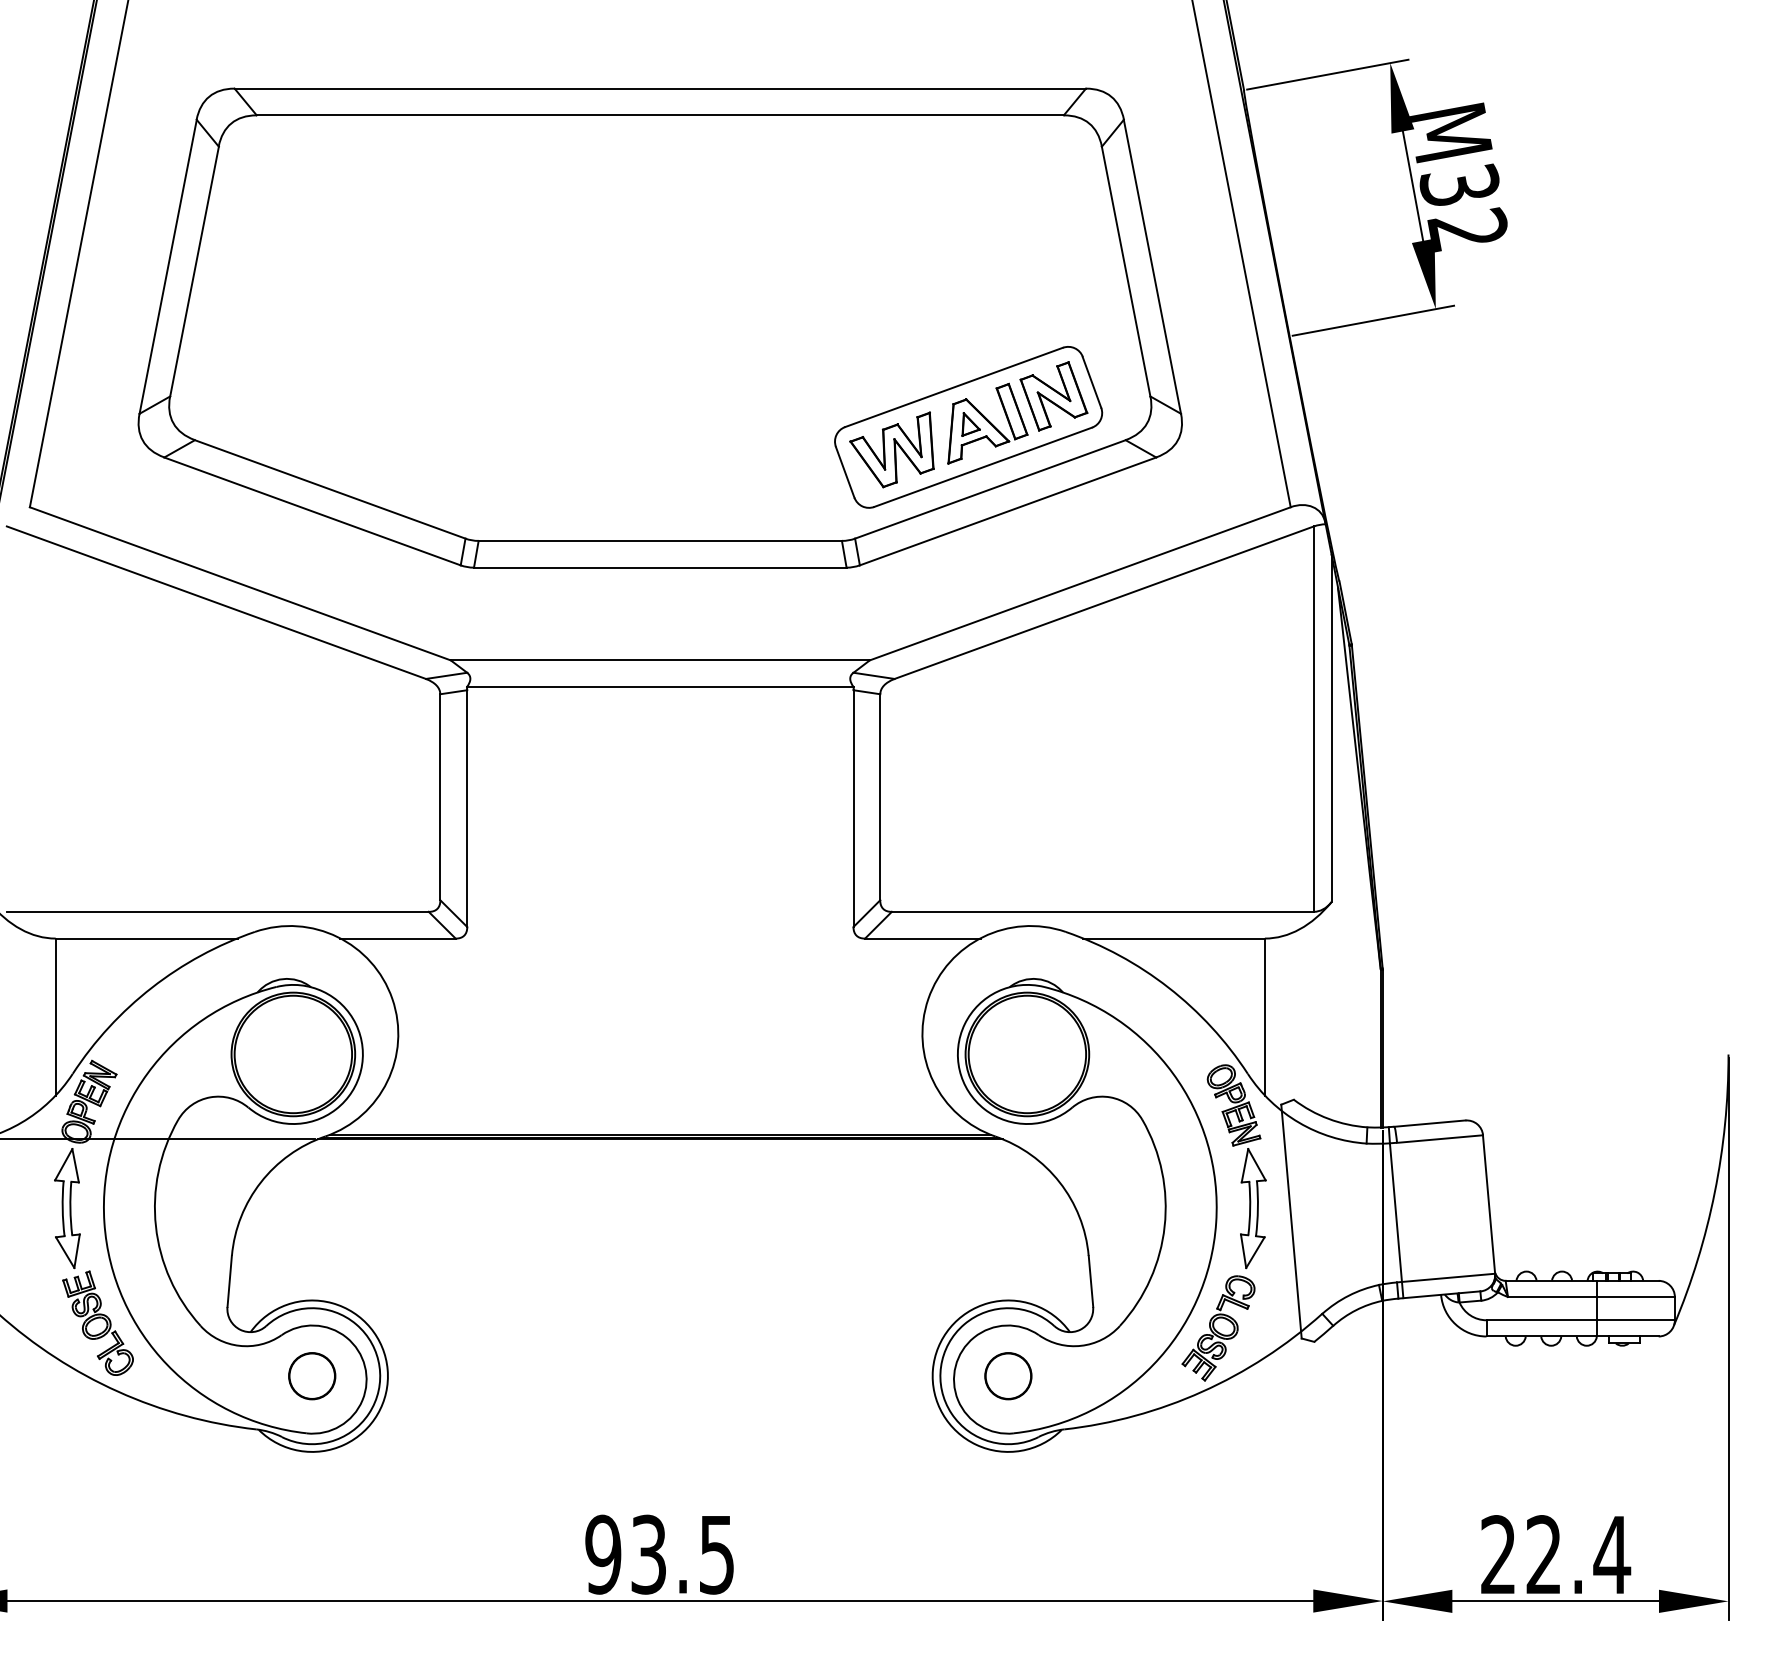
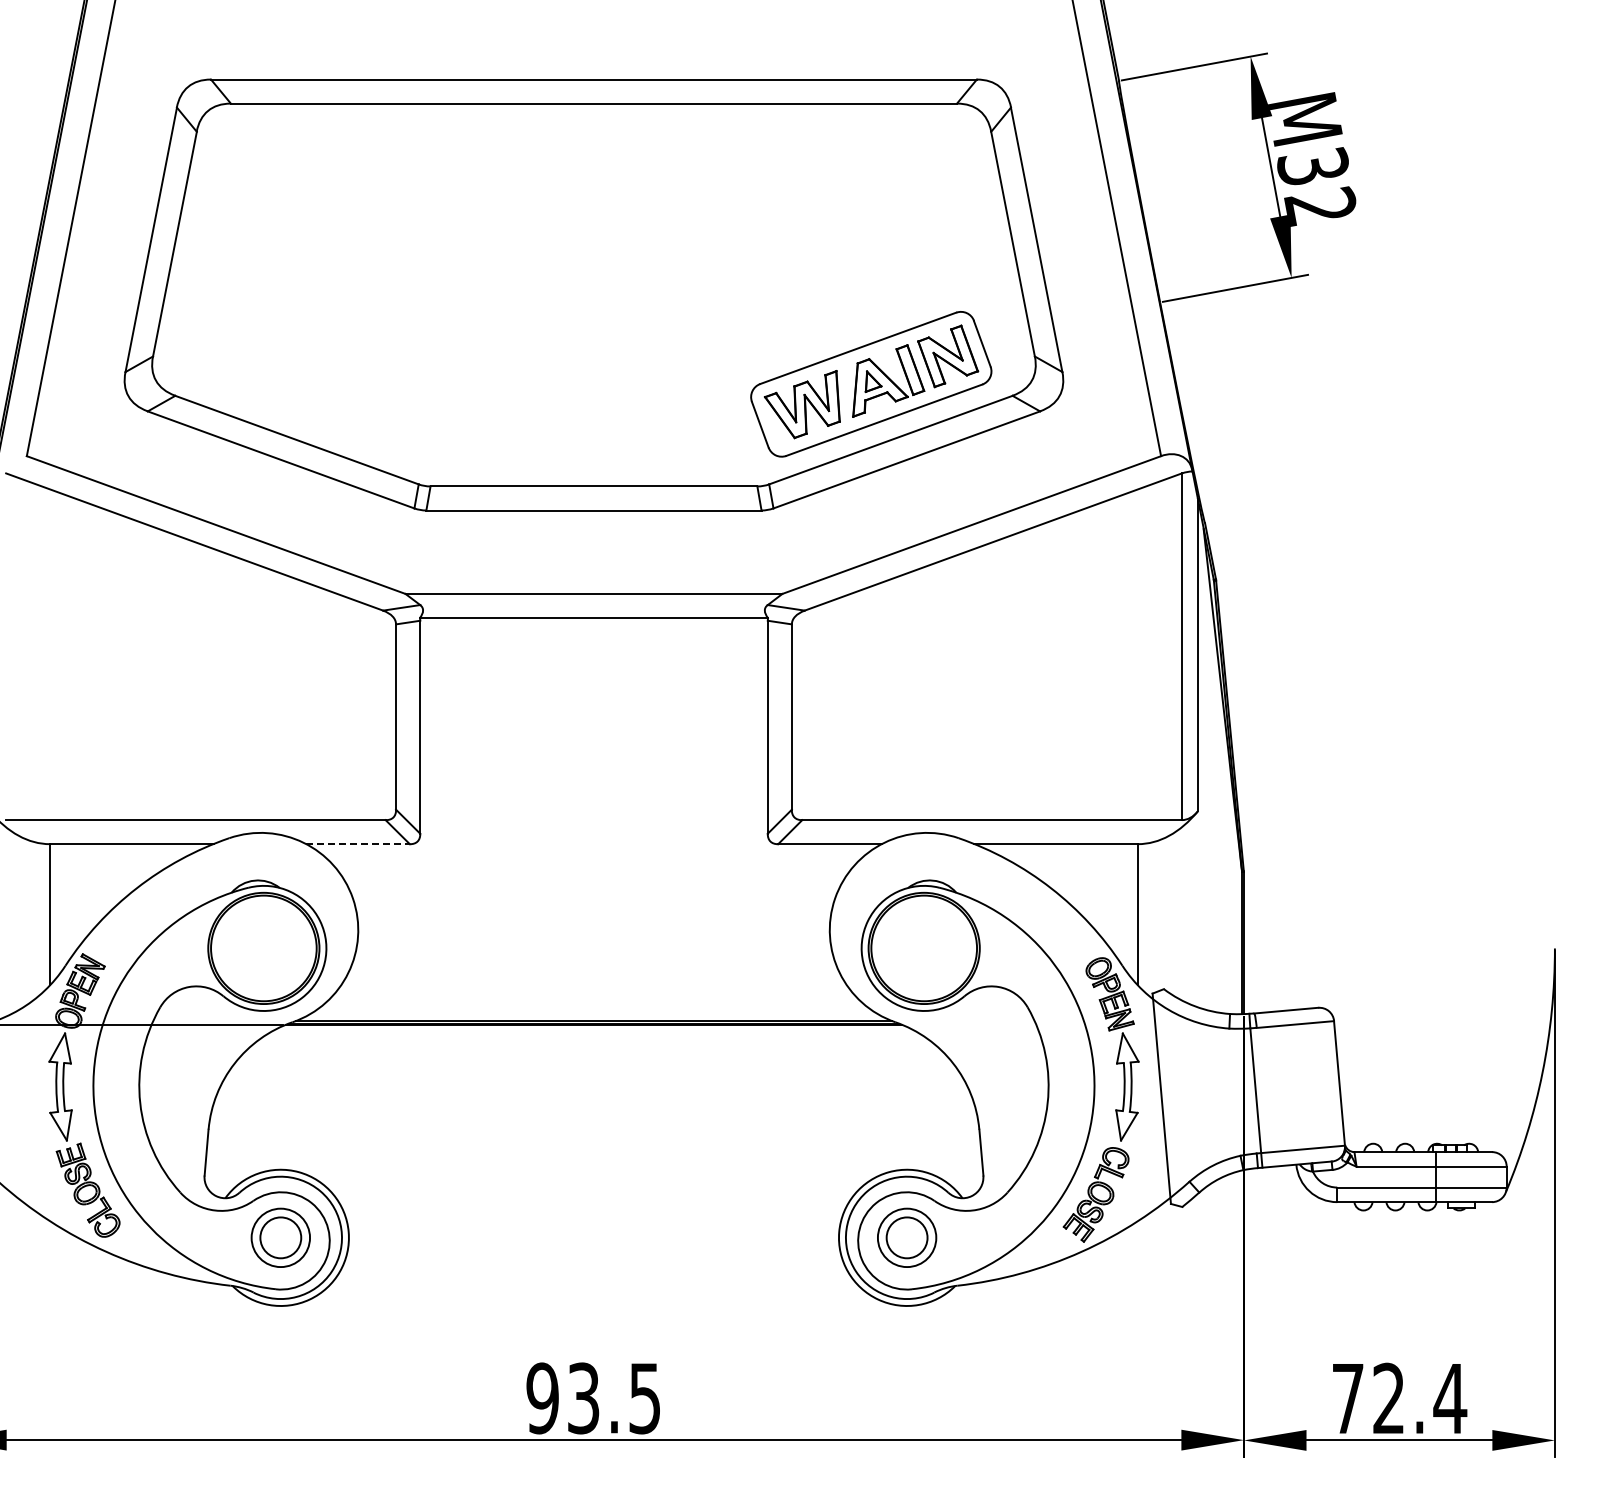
line: (397, 938) -> (357, 844), solid -> dashed
circle: (311, 1375) -> (280, 1237), size x1.4
circle: (1007, 1375) -> (906, 1237), size x1.4
text: (1497, 1553) -> (1347, 1397), 22.4 -> 72.4

